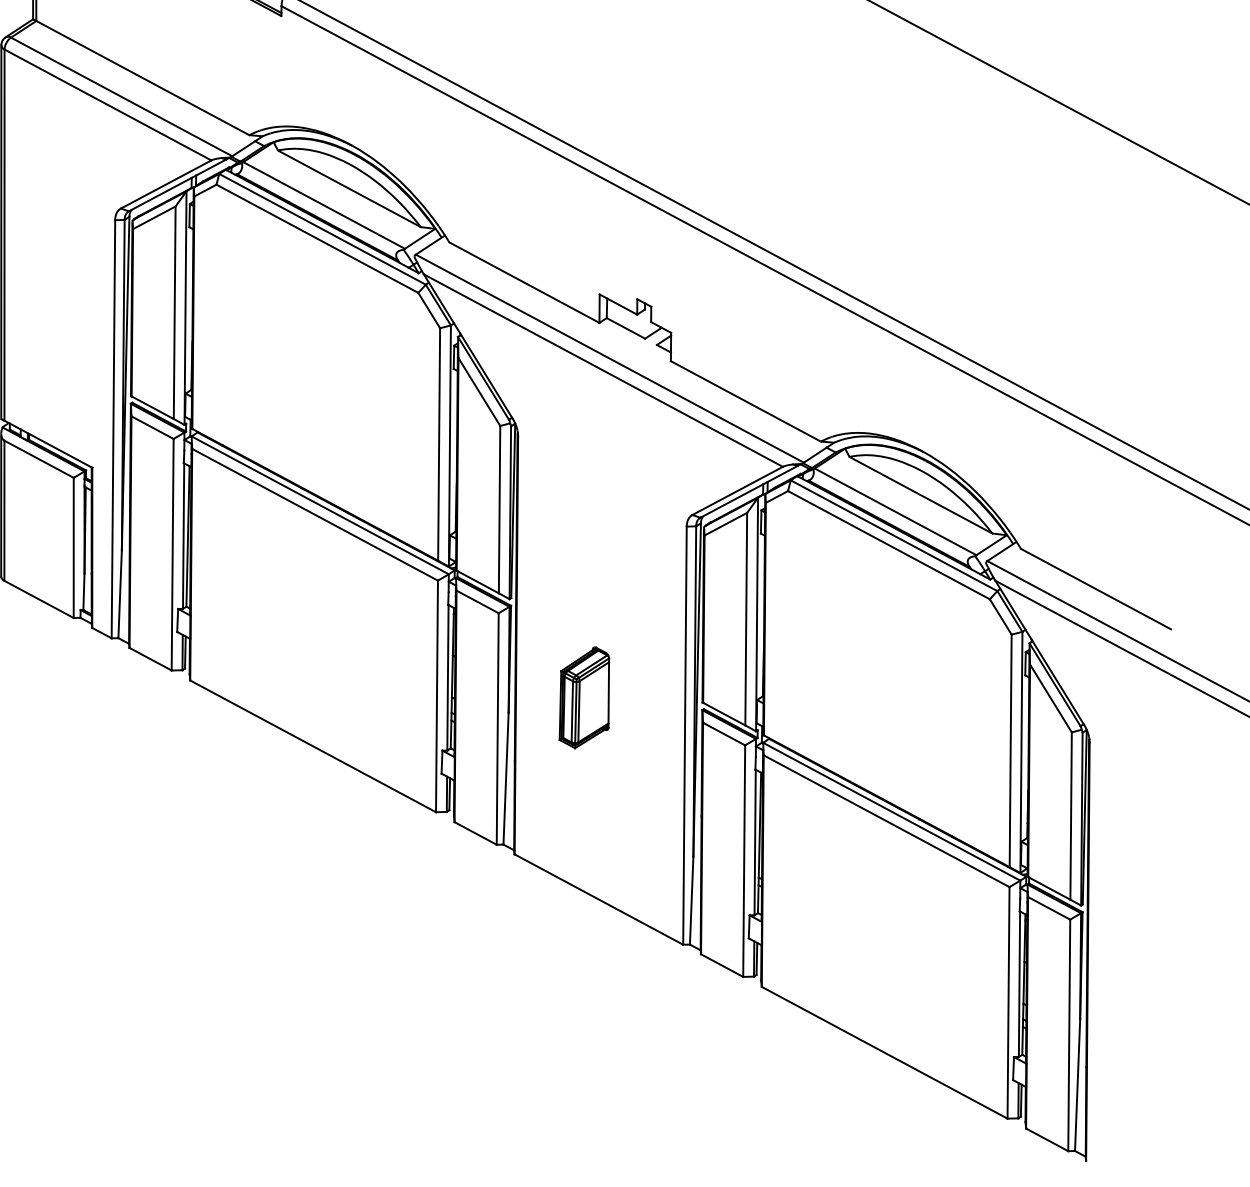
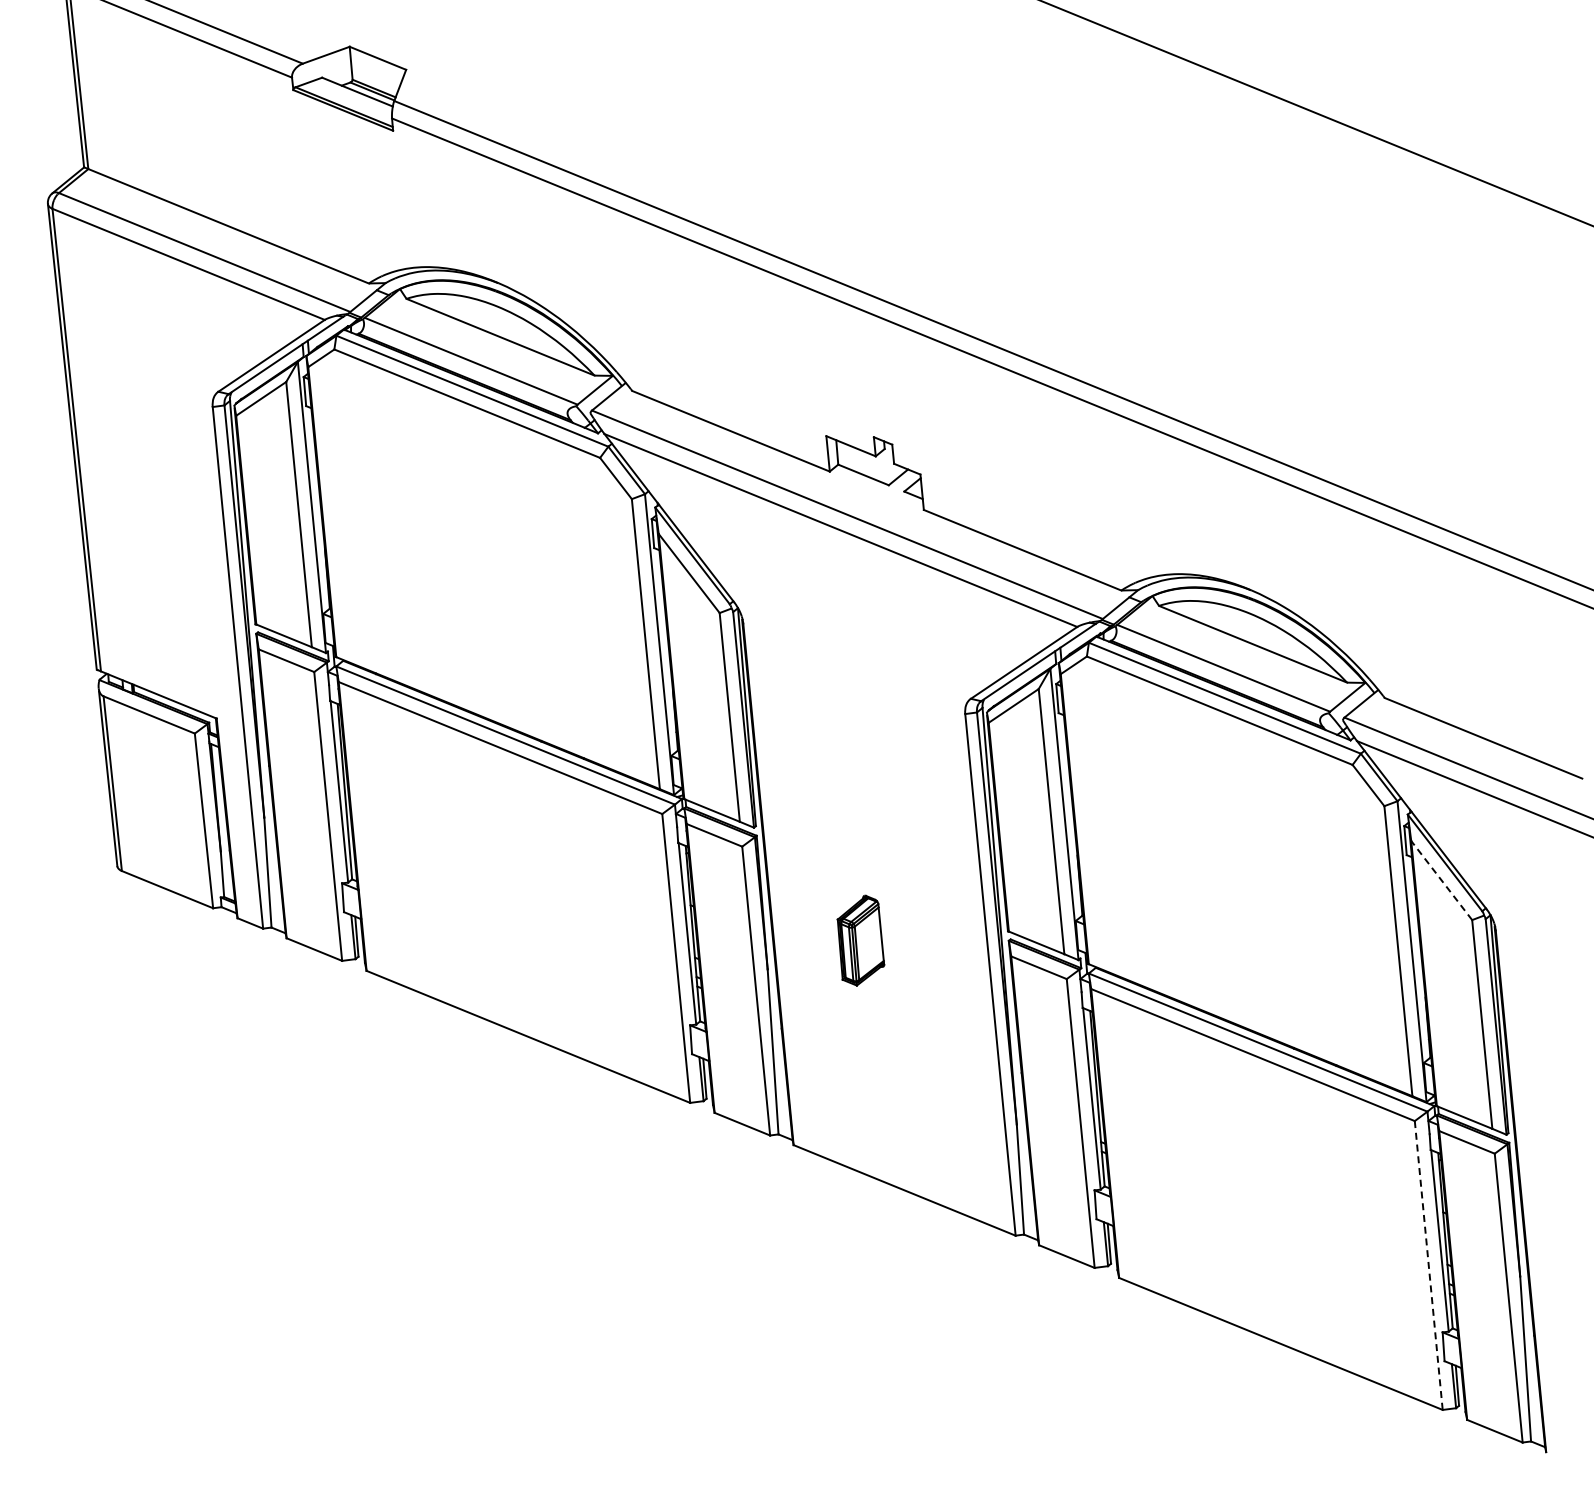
part: (584, 697) -> (860, 940), size x0.7
line: (1050, 698) -> (1441, 880), solid -> dashed
line: (1008, 1003) -> (1428, 1266), solid -> dashed

